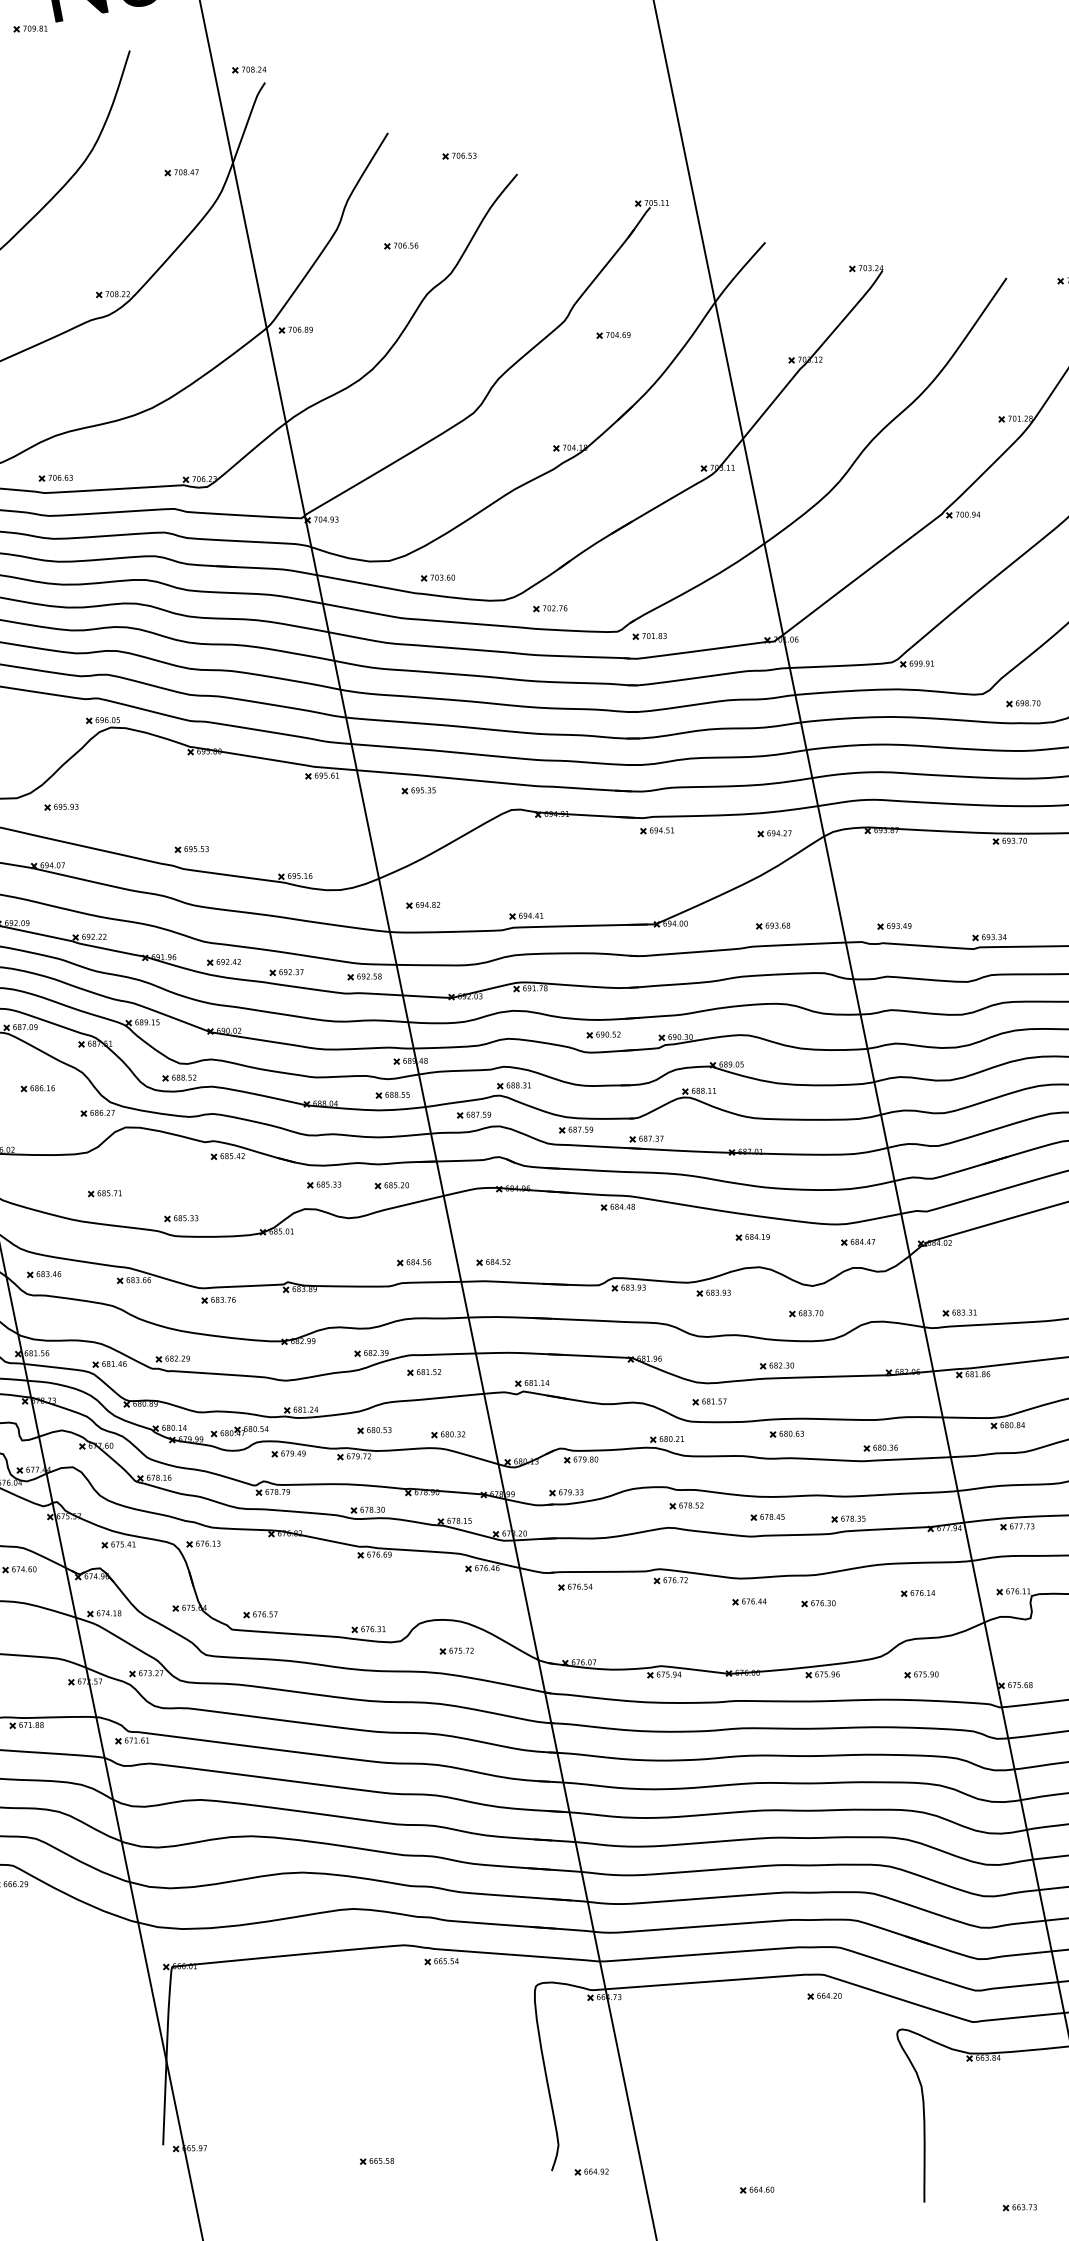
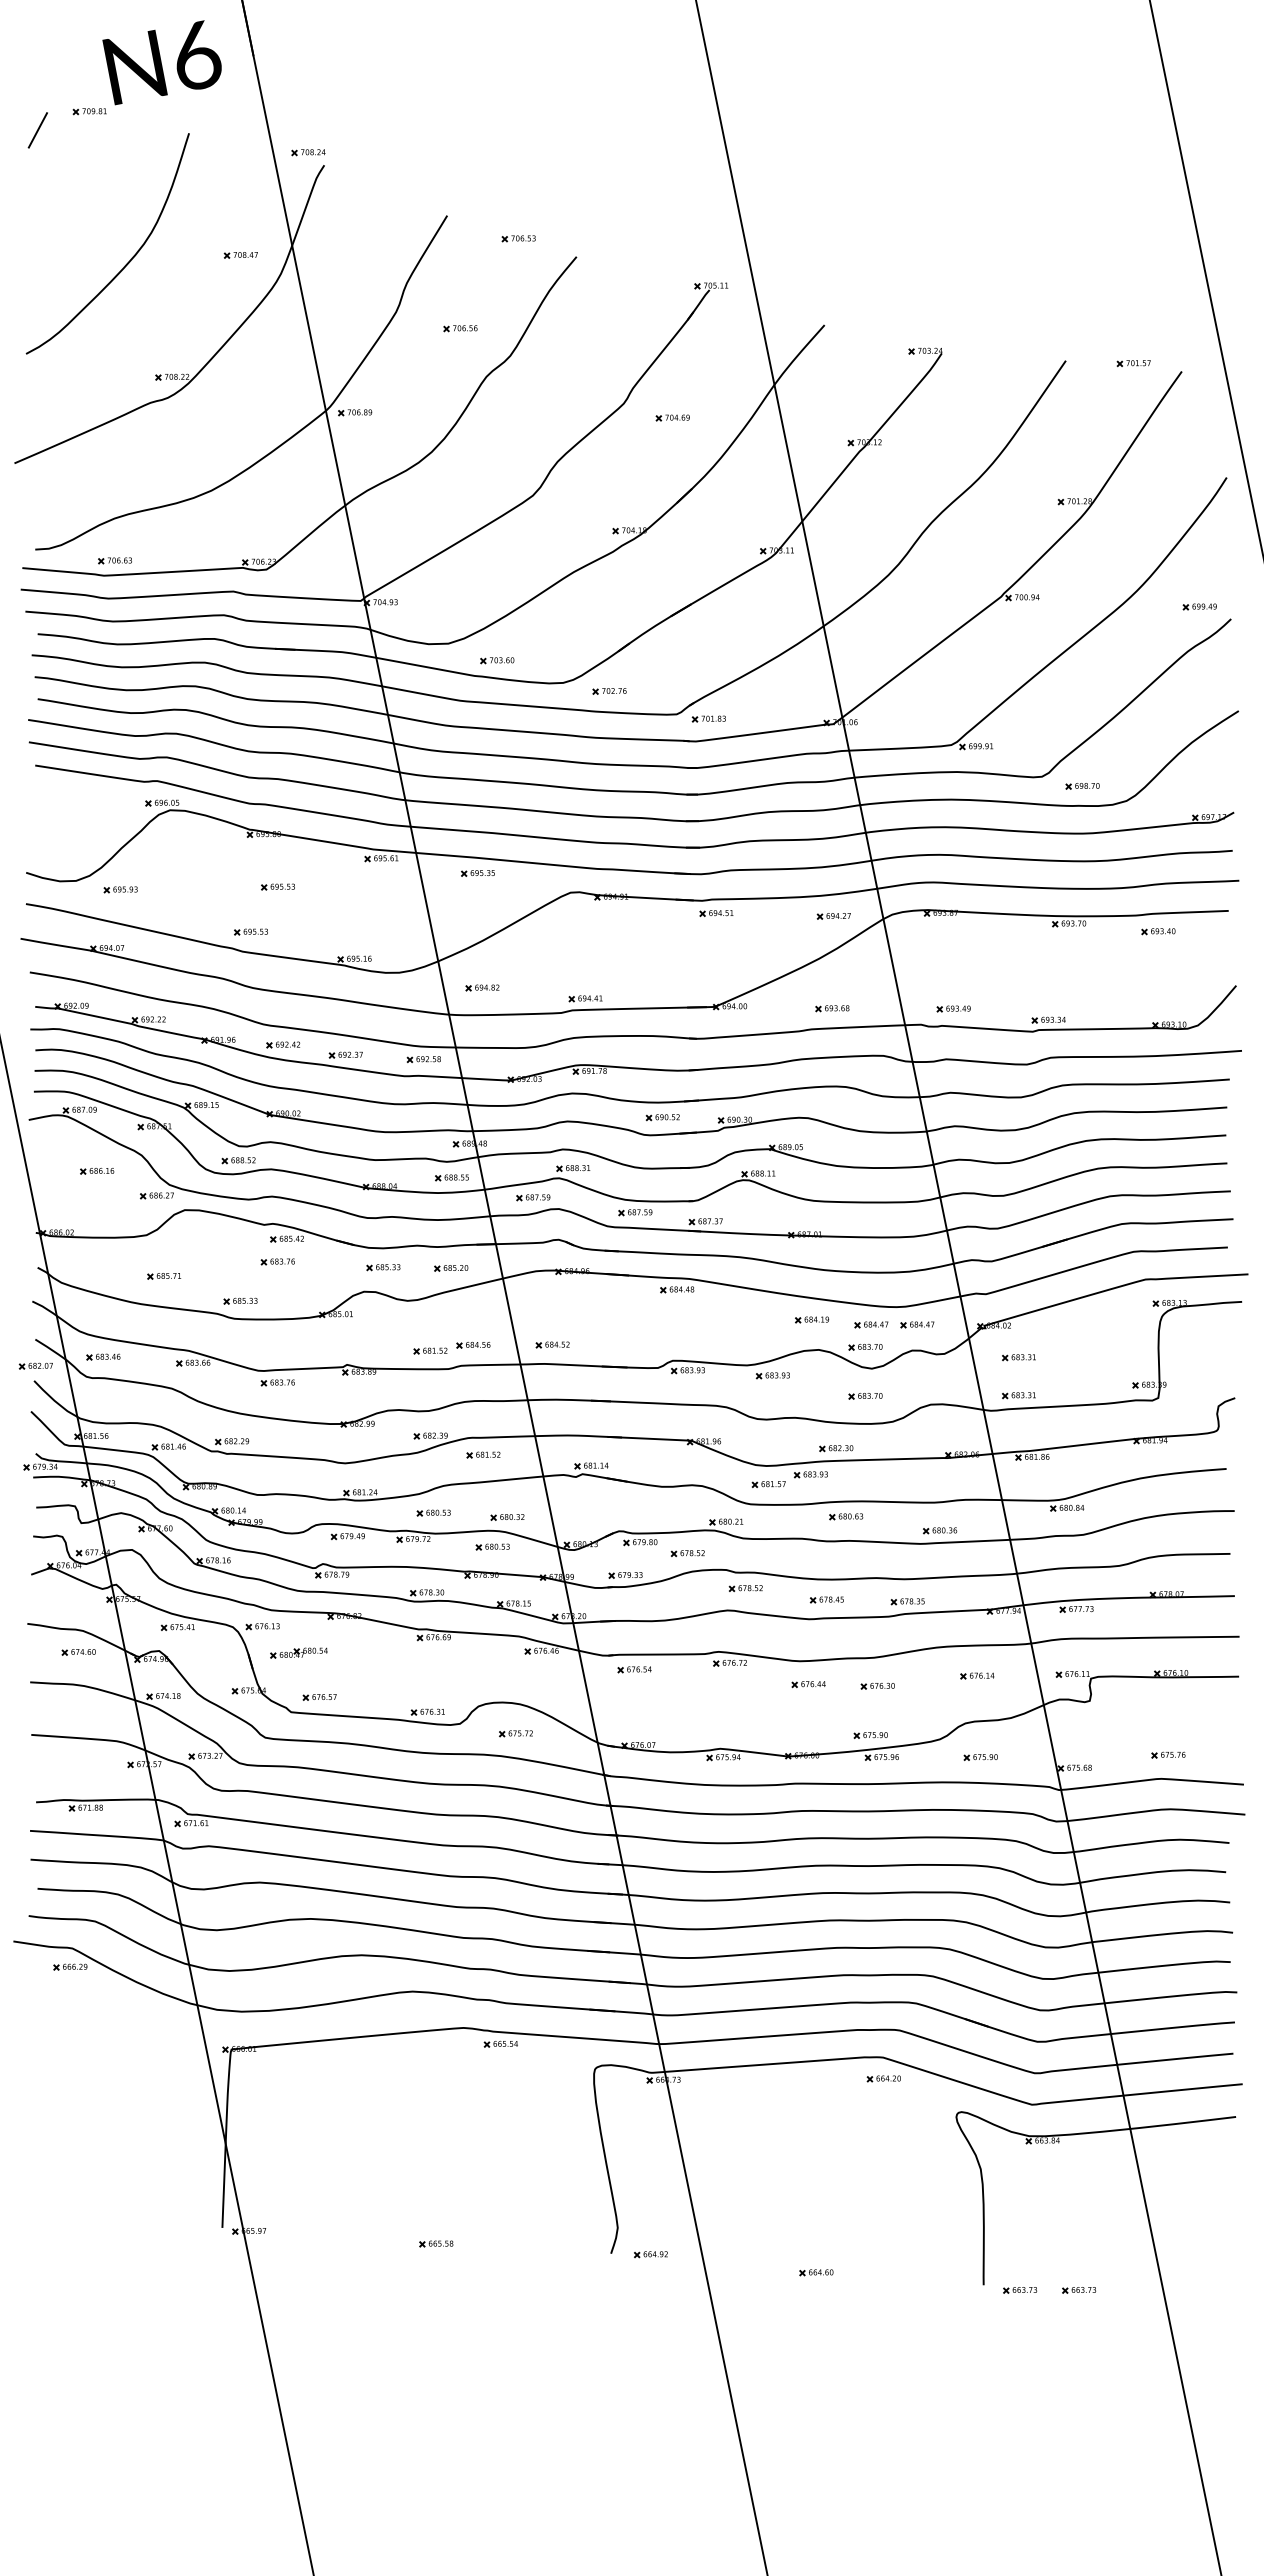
part: (218, 803) -> (277, 886), added
part: (218, 1178) -> (277, 1261), added
part: (812, 1241) -> (871, 1324), added
part: (806, 1264) -> (865, 1347), added
part: (371, 1267) -> (430, 1350), added
part: (959, 1274) -> (1018, 1357), added
part: (751, 1391) -> (810, 1474), added
part: (239, 1430) -> (298, 1652), moved
part: (433, 1463) -> (492, 1546), added
part: (628, 1470) -> (687, 1553), added
part: (811, 1652) -> (870, 1735), added
part: (961, 2207) -> (1020, 2290), added

